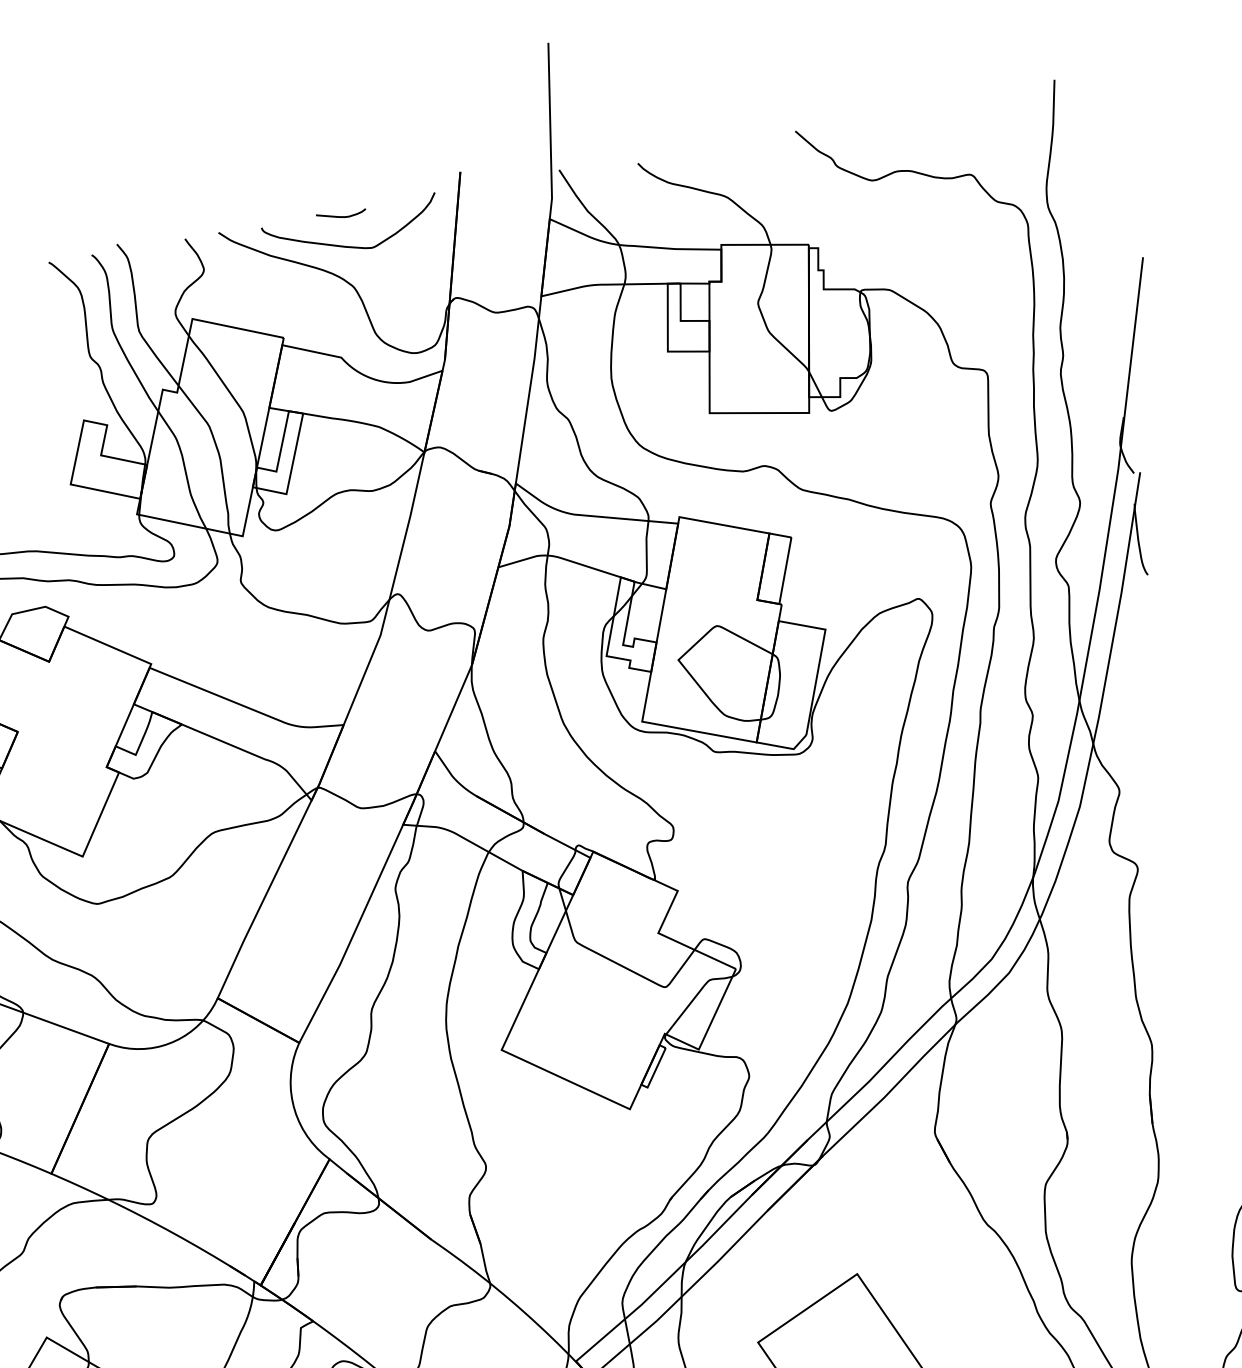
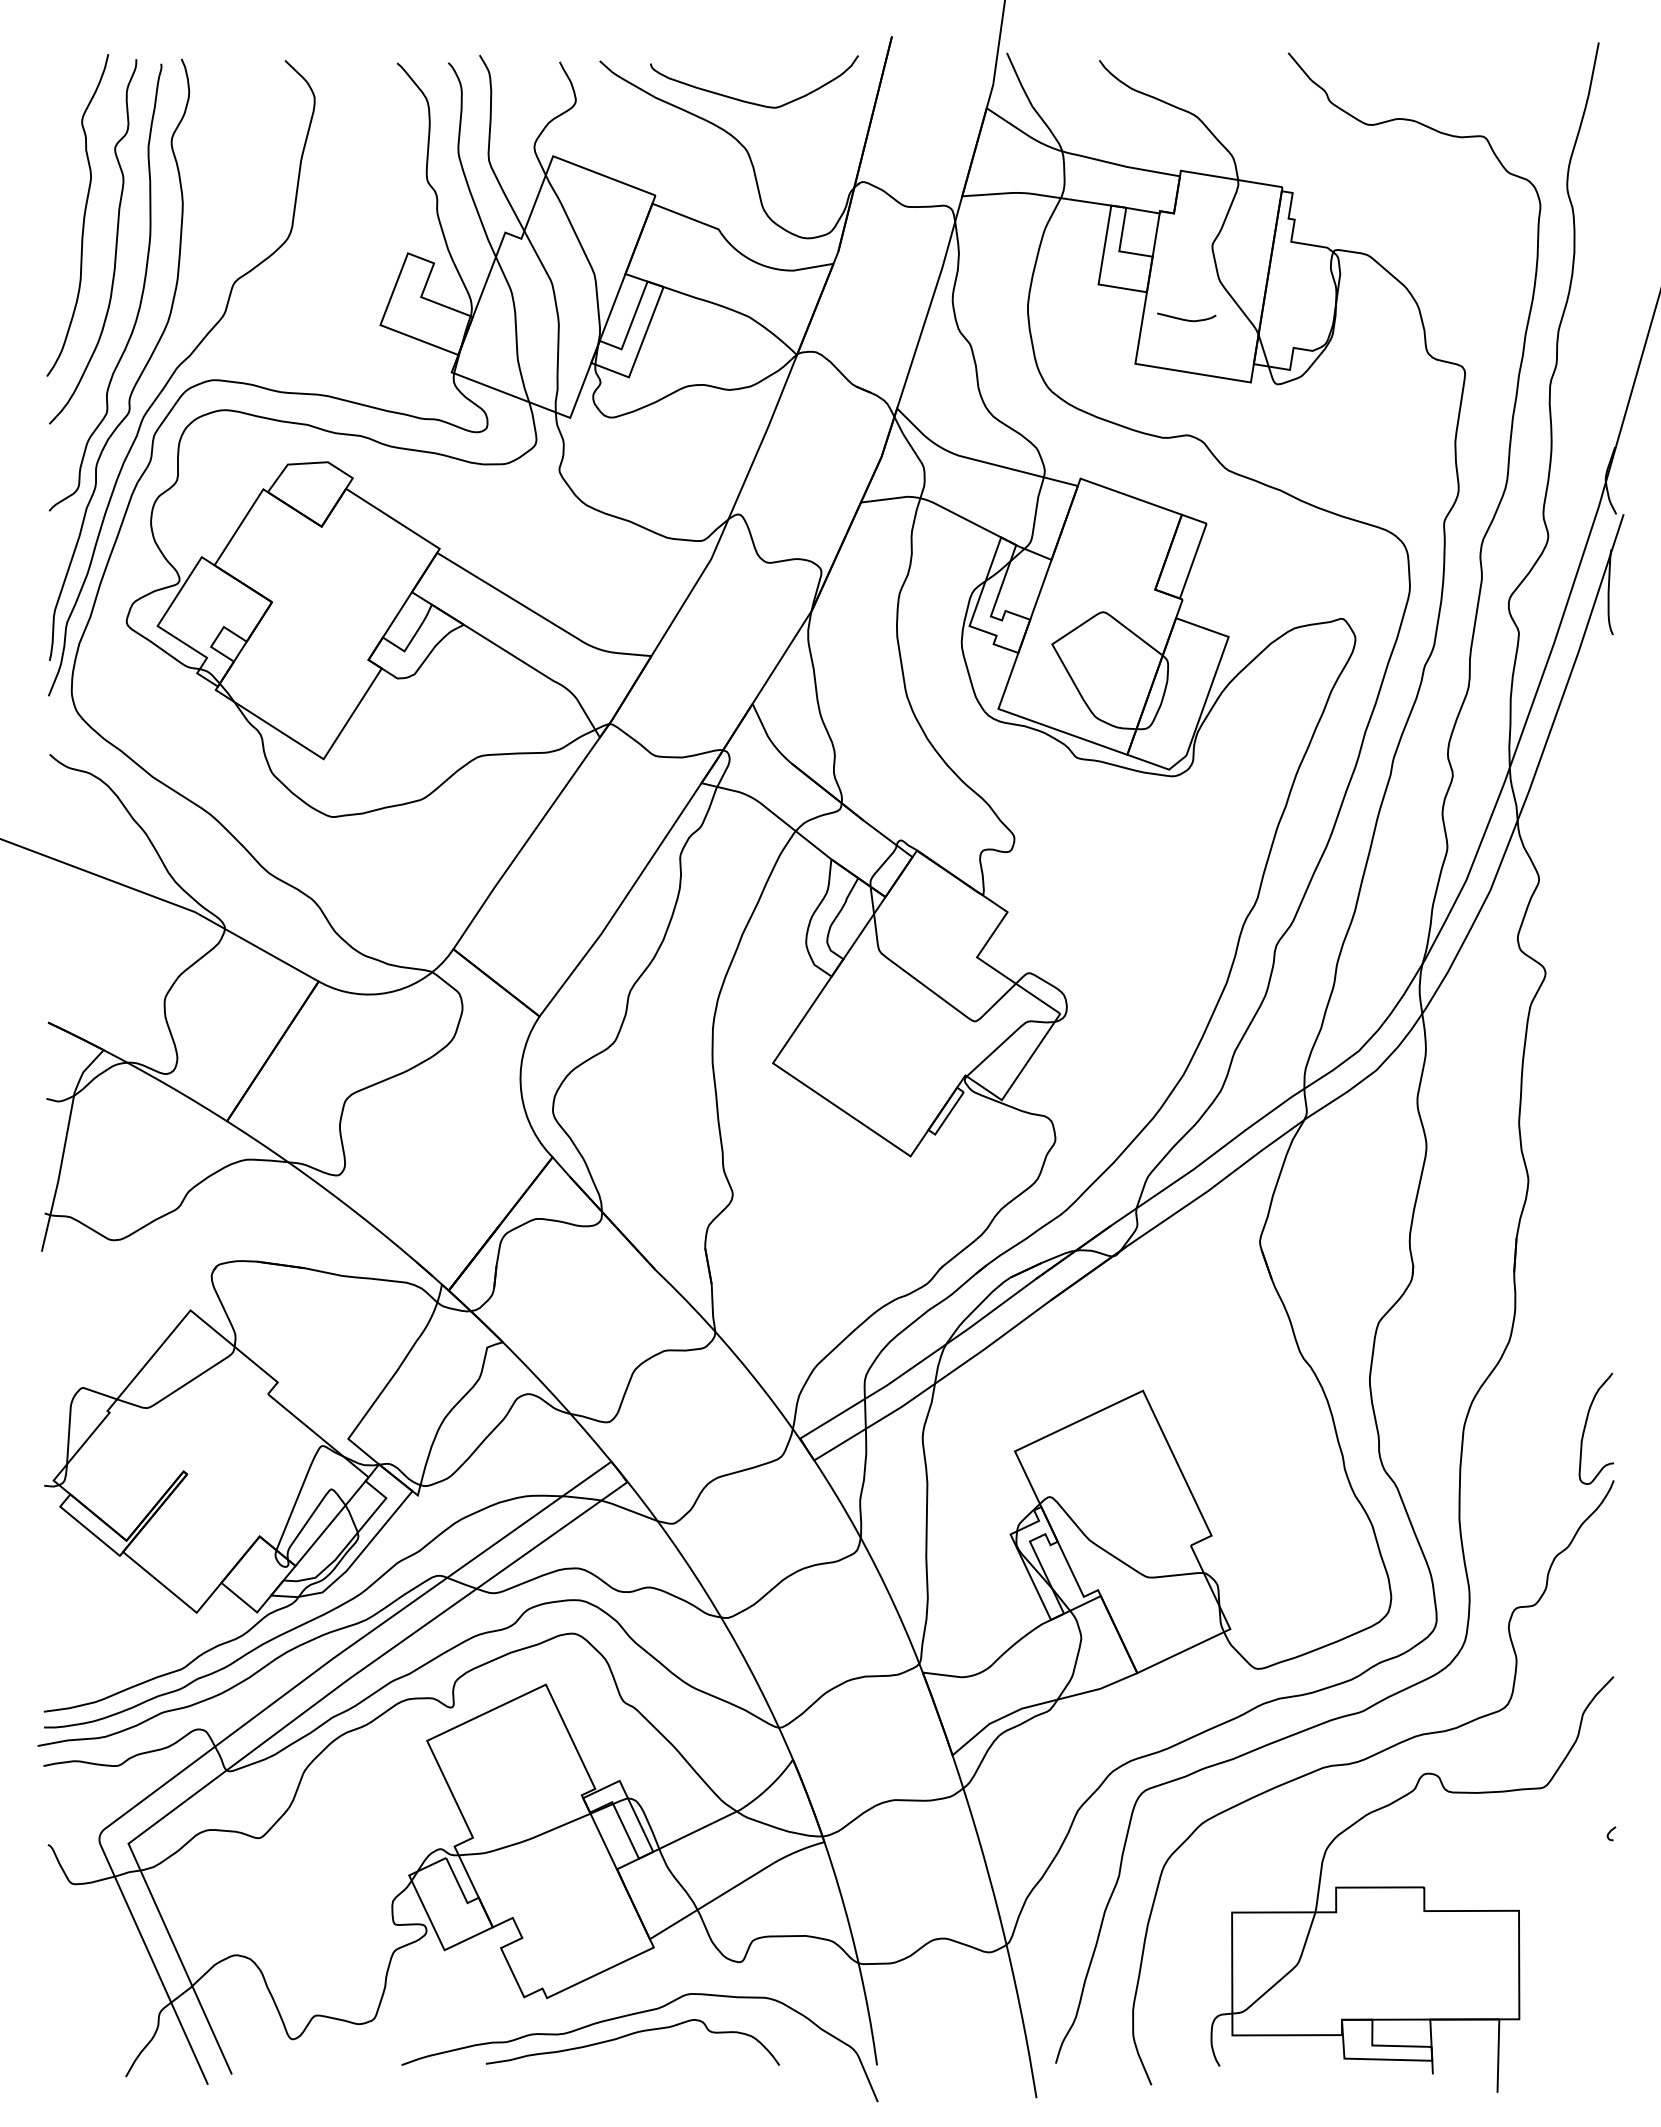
curve: (341, 216) -> (1186, 319), moved

